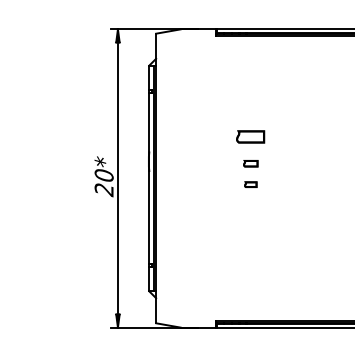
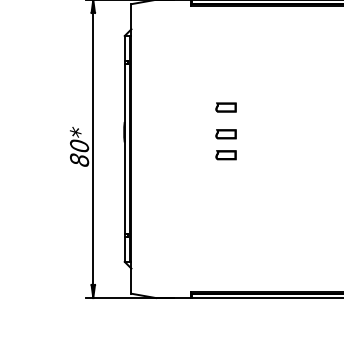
part: (250, 137) -> (225, 107), size x0.71
part: (250, 163) -> (225, 133), size x1.43
part: (250, 184) -> (225, 154), size x1.67
text: (103, 190) -> (78, 160), 20* -> 80*

